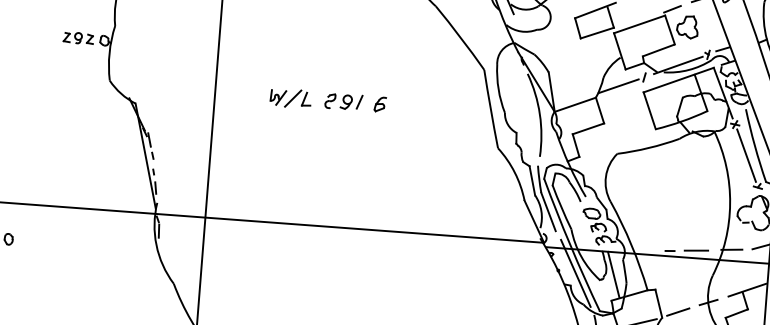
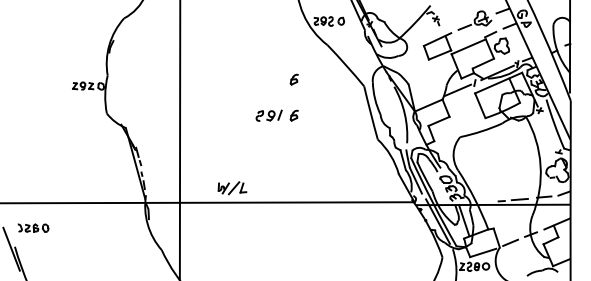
part: (382, 52) -> (293, 79), added
part: (290, 98) -> (232, 188), moved
line: (746, 155) -> (549, 131), removed

